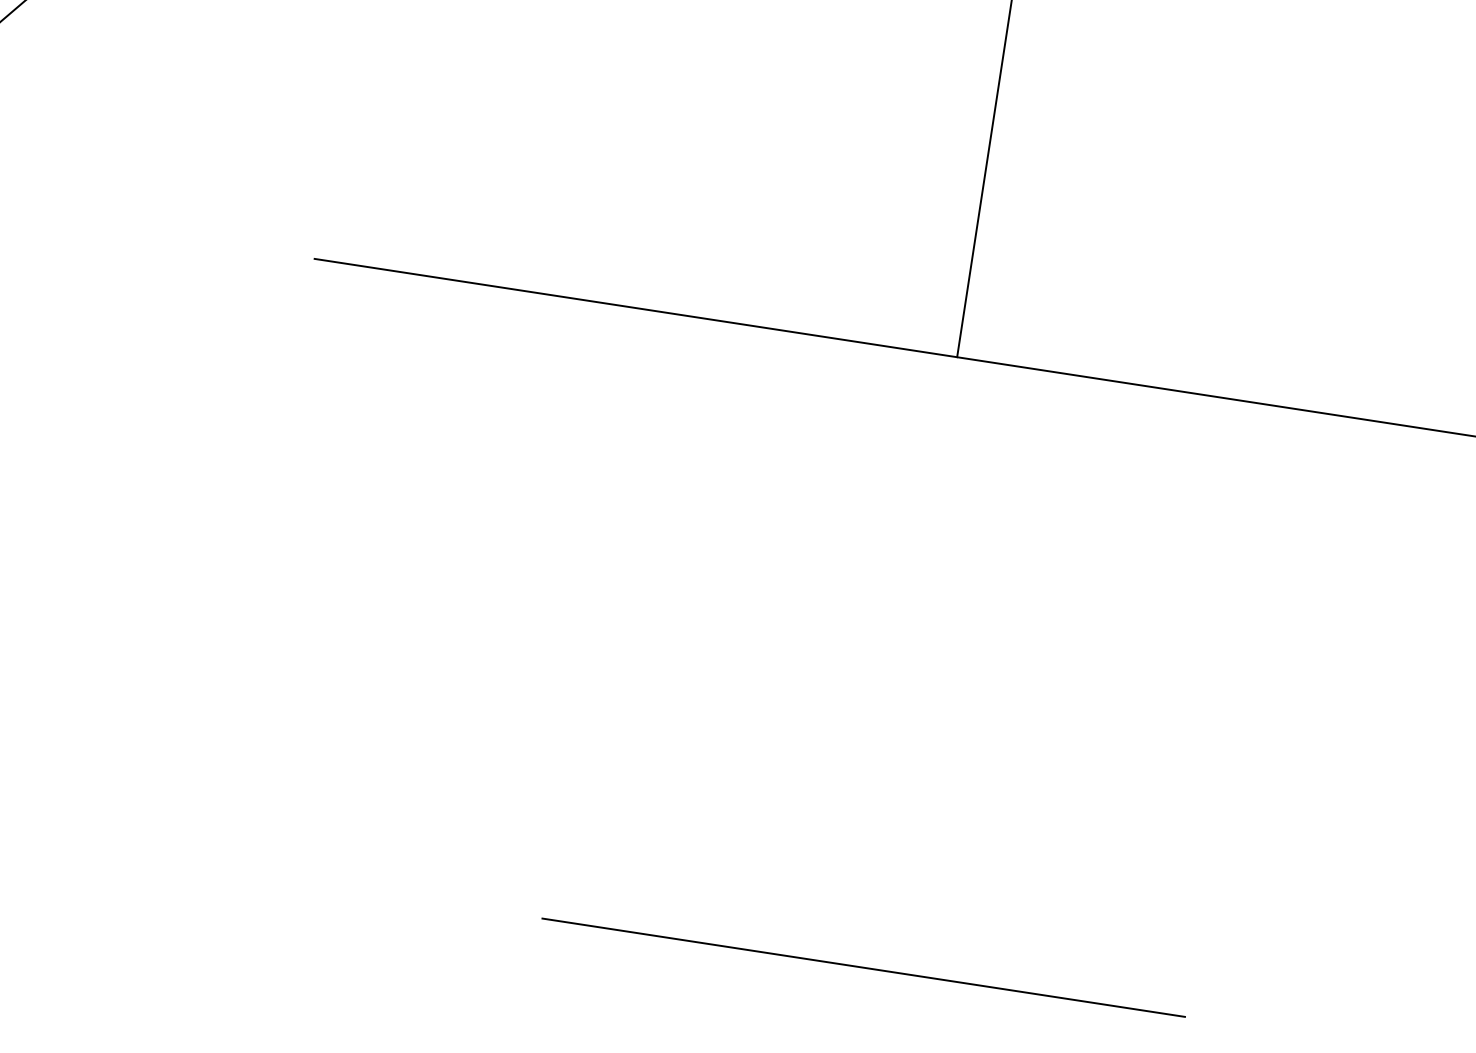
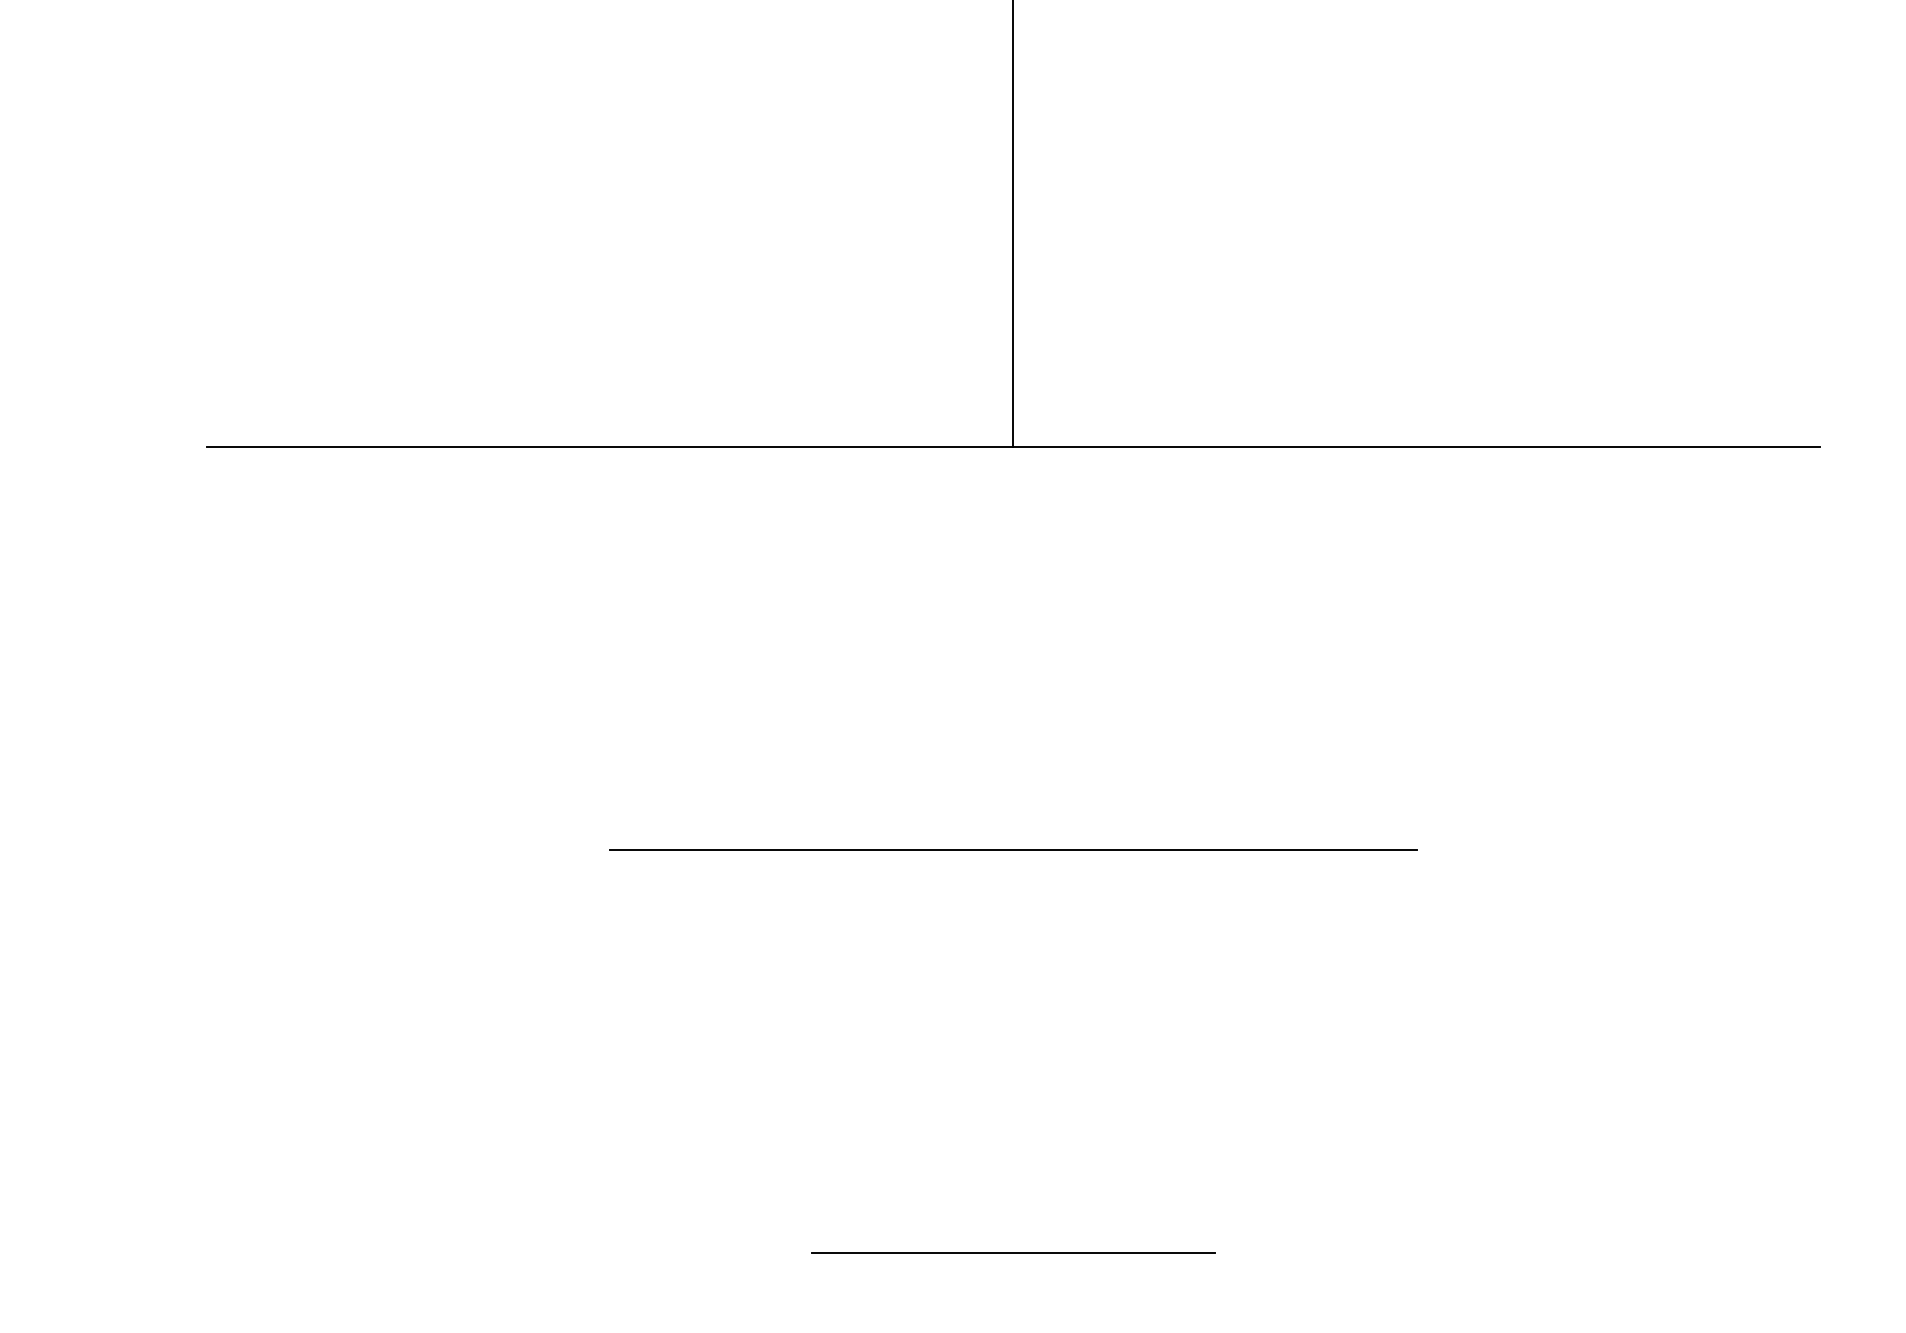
line: (863, 967) -> (1013, 849), moved
line: (858, 999) -> (1013, 1252), added

